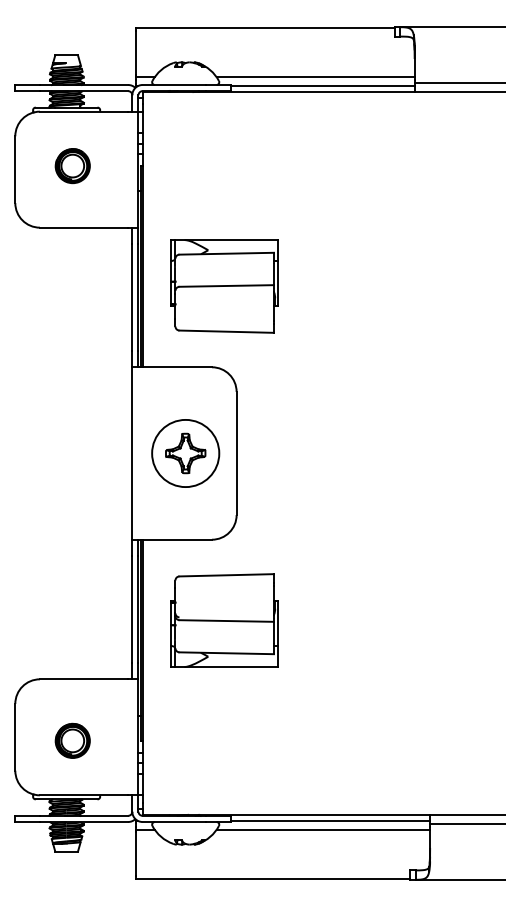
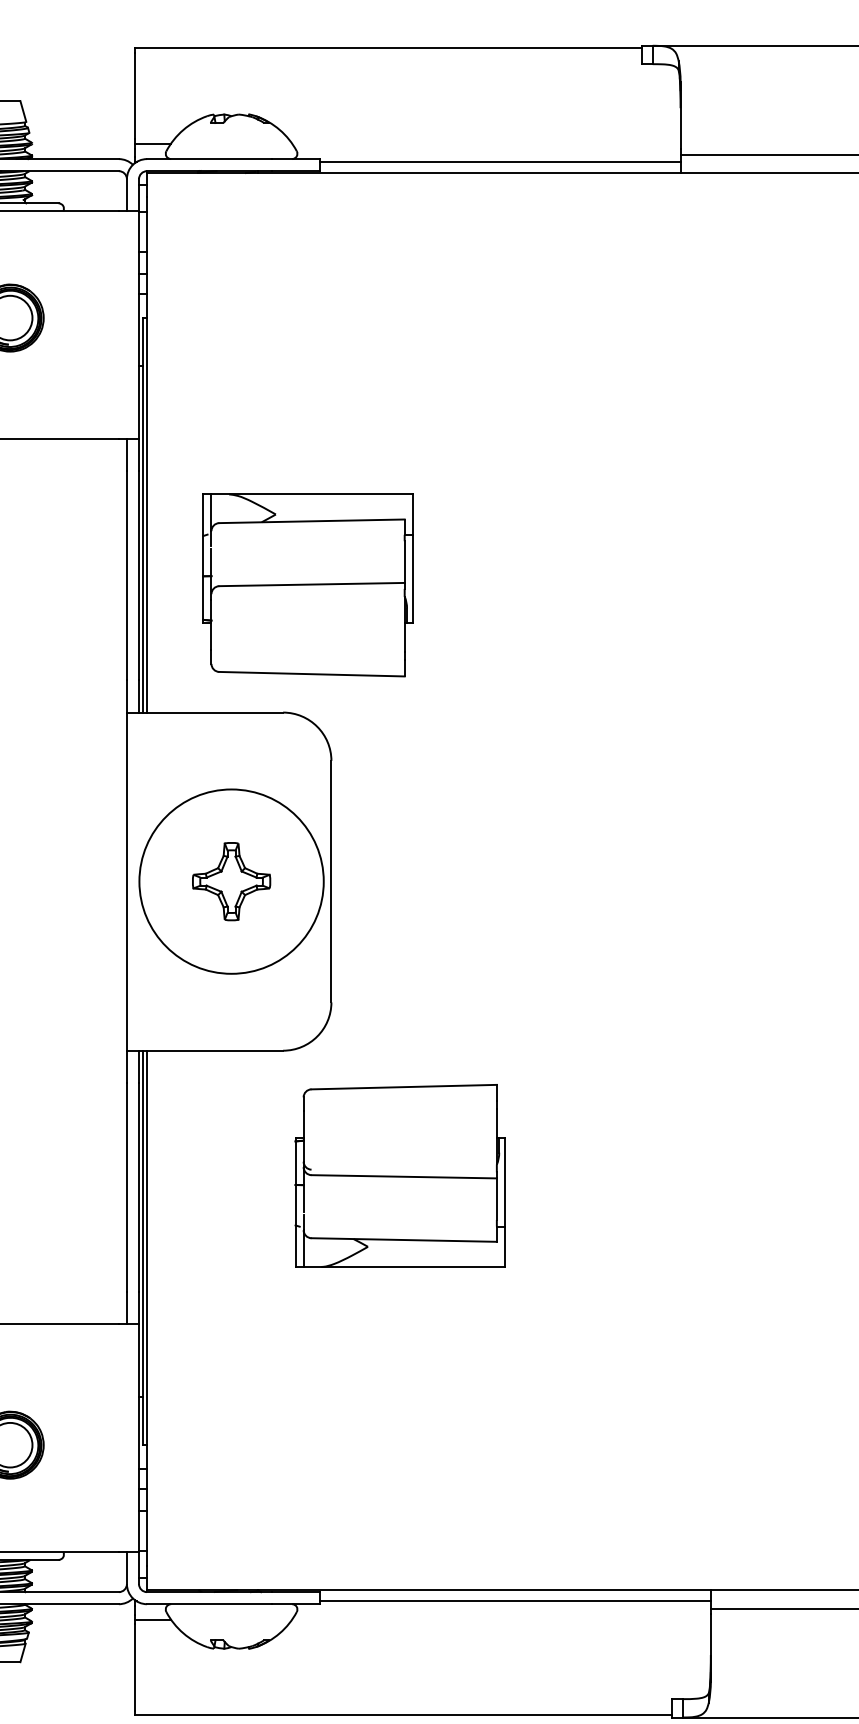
line: (315, 77) -> (486, 144), removed
part: (224, 286) -> (307, 585), moved
circle: (185, 453) -> (231, 881), size x1.4
part: (224, 620) -> (399, 1175), moved
line: (323, 829) -> (501, 1618), removed

